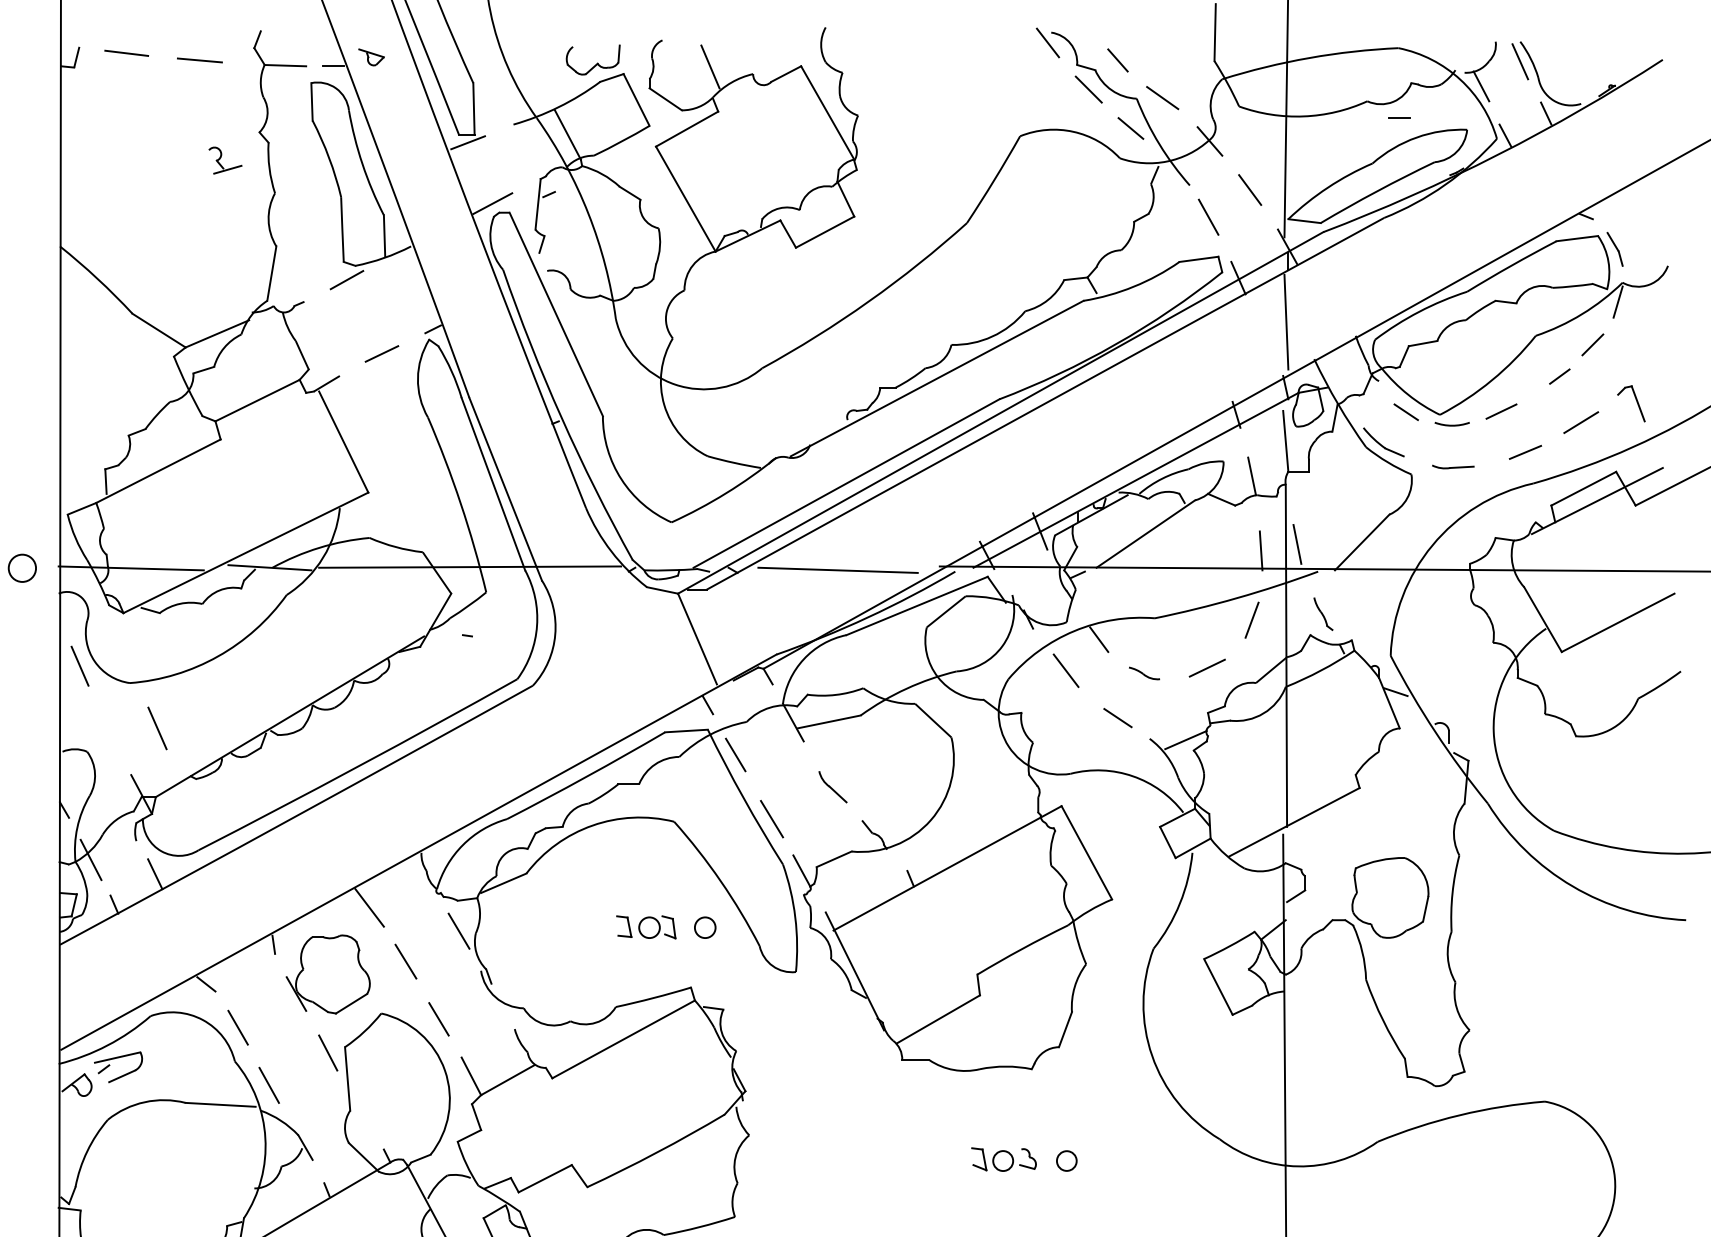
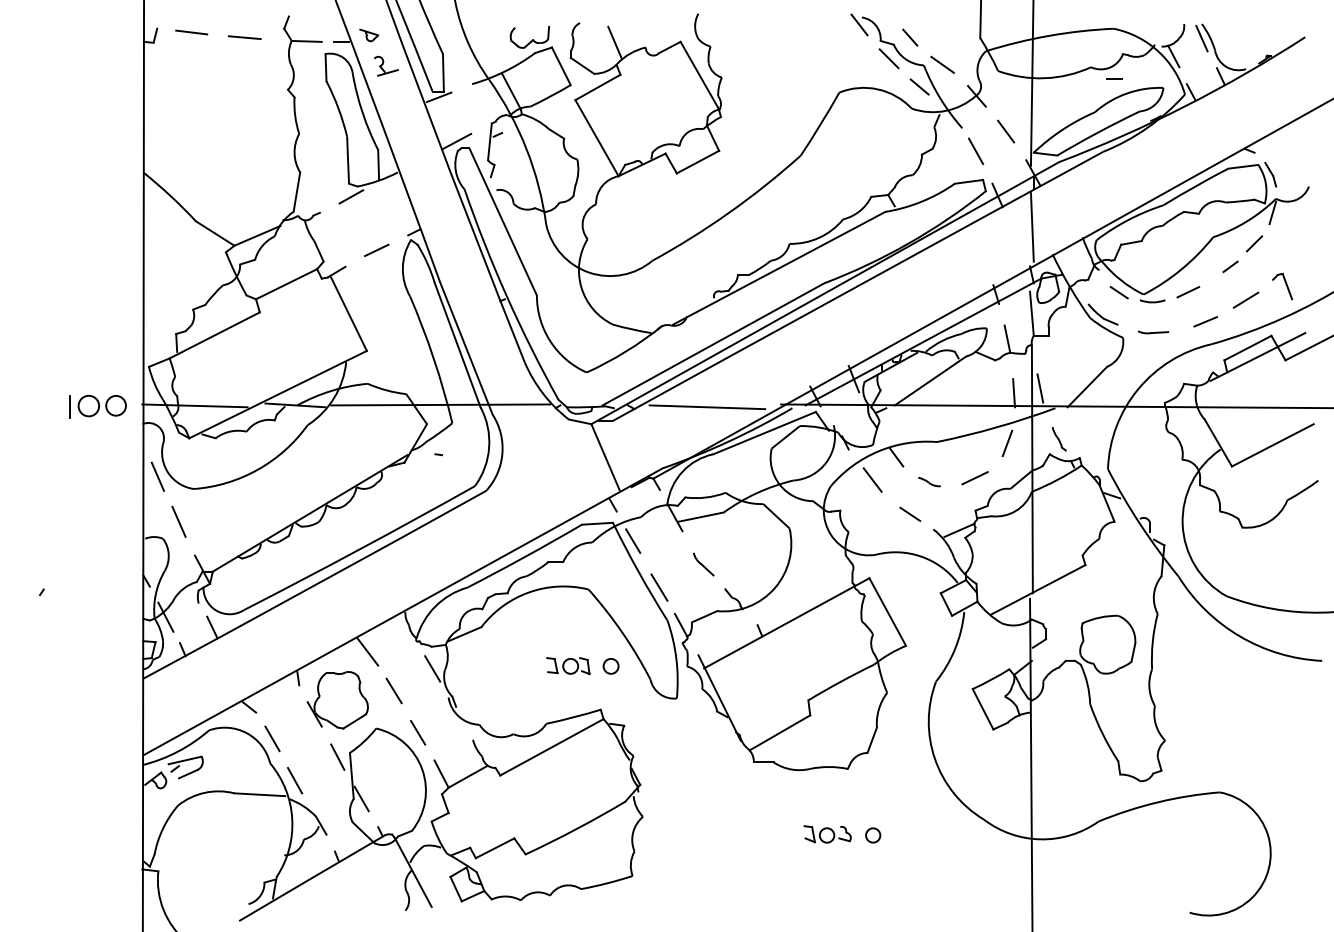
part: (225, 159) -> (386, 65), moved
line: (156, 727) -> (178, 521), moved
line: (360, 1110) -> (361, 798), added

